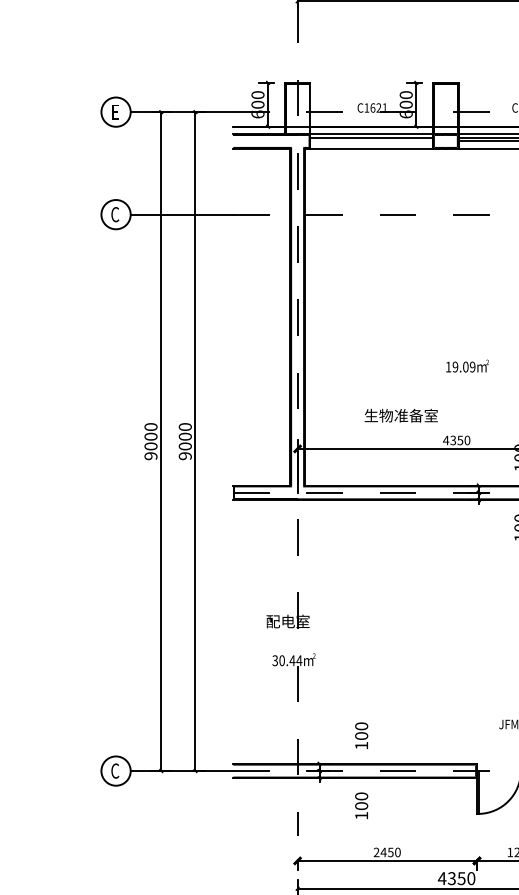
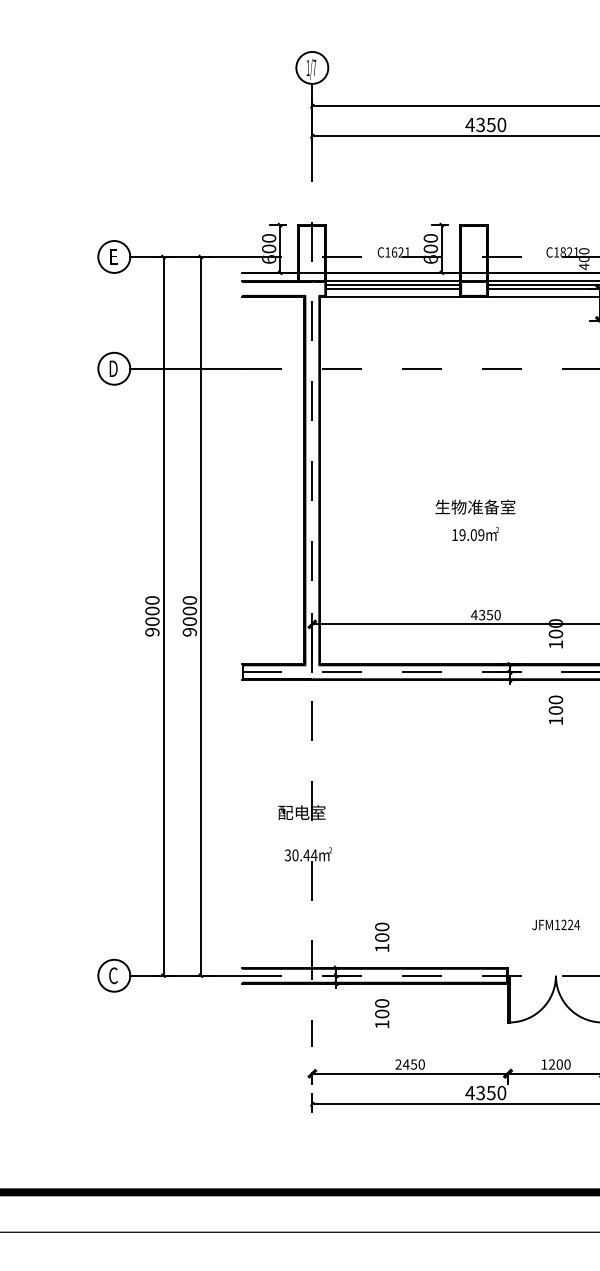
line: (372, 141) -> (393, 288), added
text: (115, 214) -> (113, 368), C -> D
text: (467, 365) -> (475, 533), moved
text: (401, 415) -> (475, 506), moved

